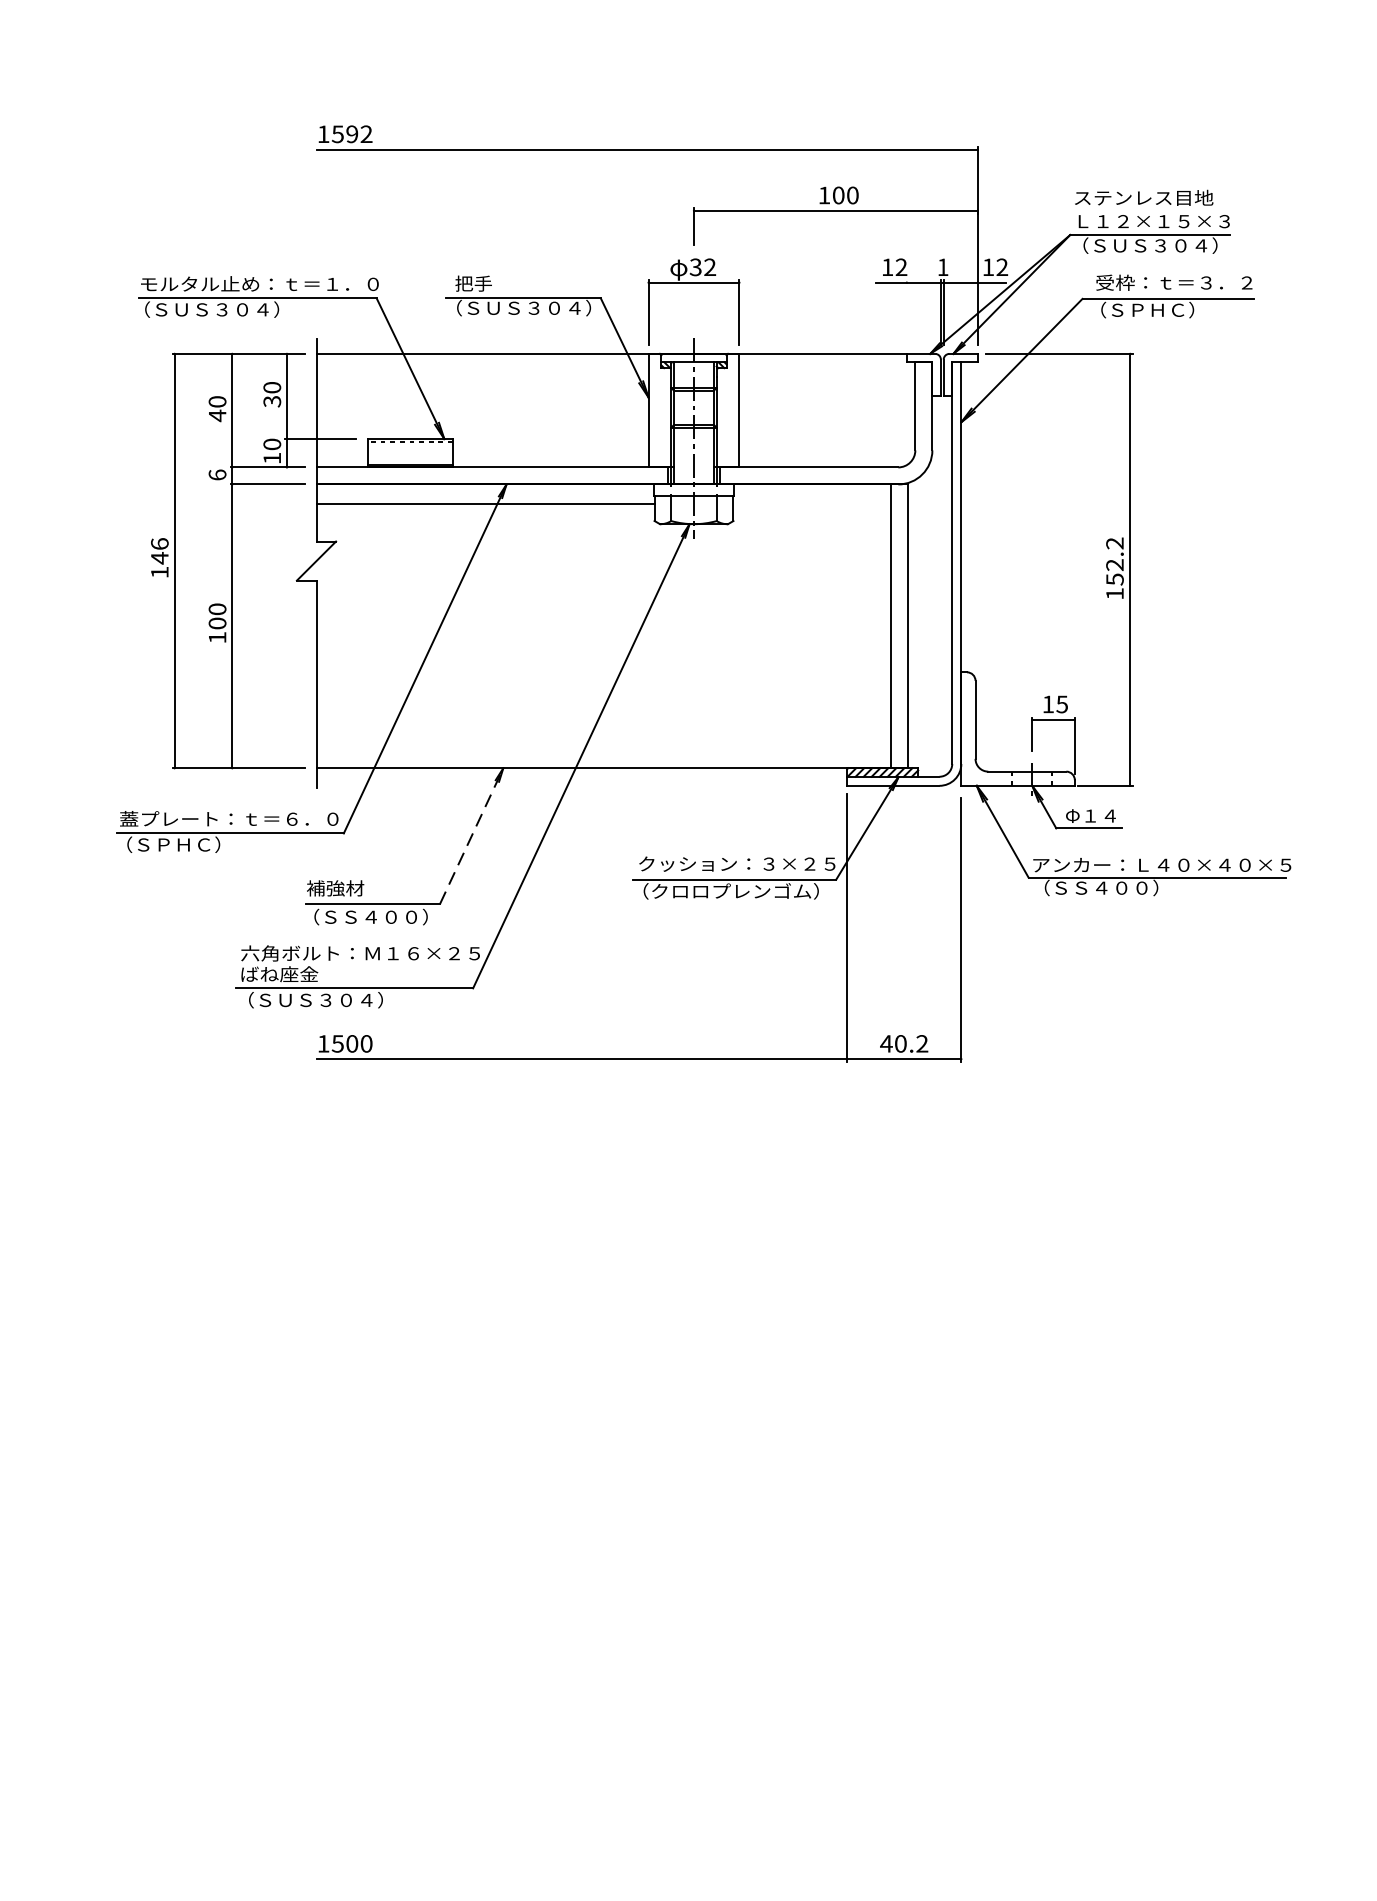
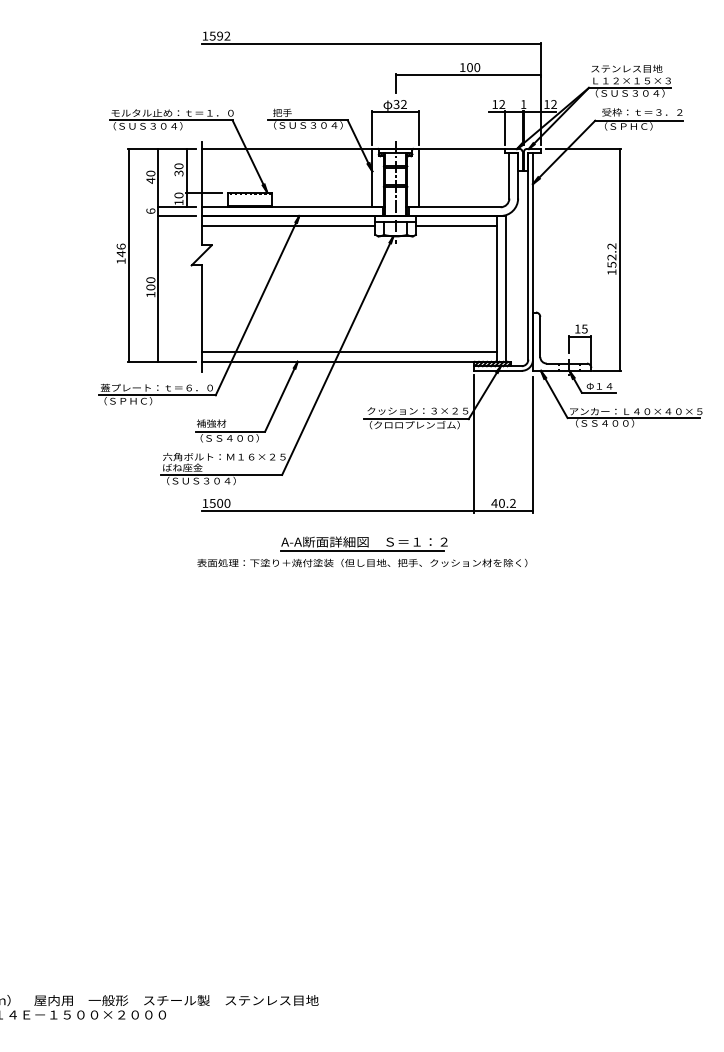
line: (907, 312) -> (505, 127), added
line: (810, 504) -> (455, 226), added
line: (602, 748) -> (348, 351), added
line: (471, 835) -> (281, 396), dashed -> solid
part: (629, 1137) -> (362, 551), added

